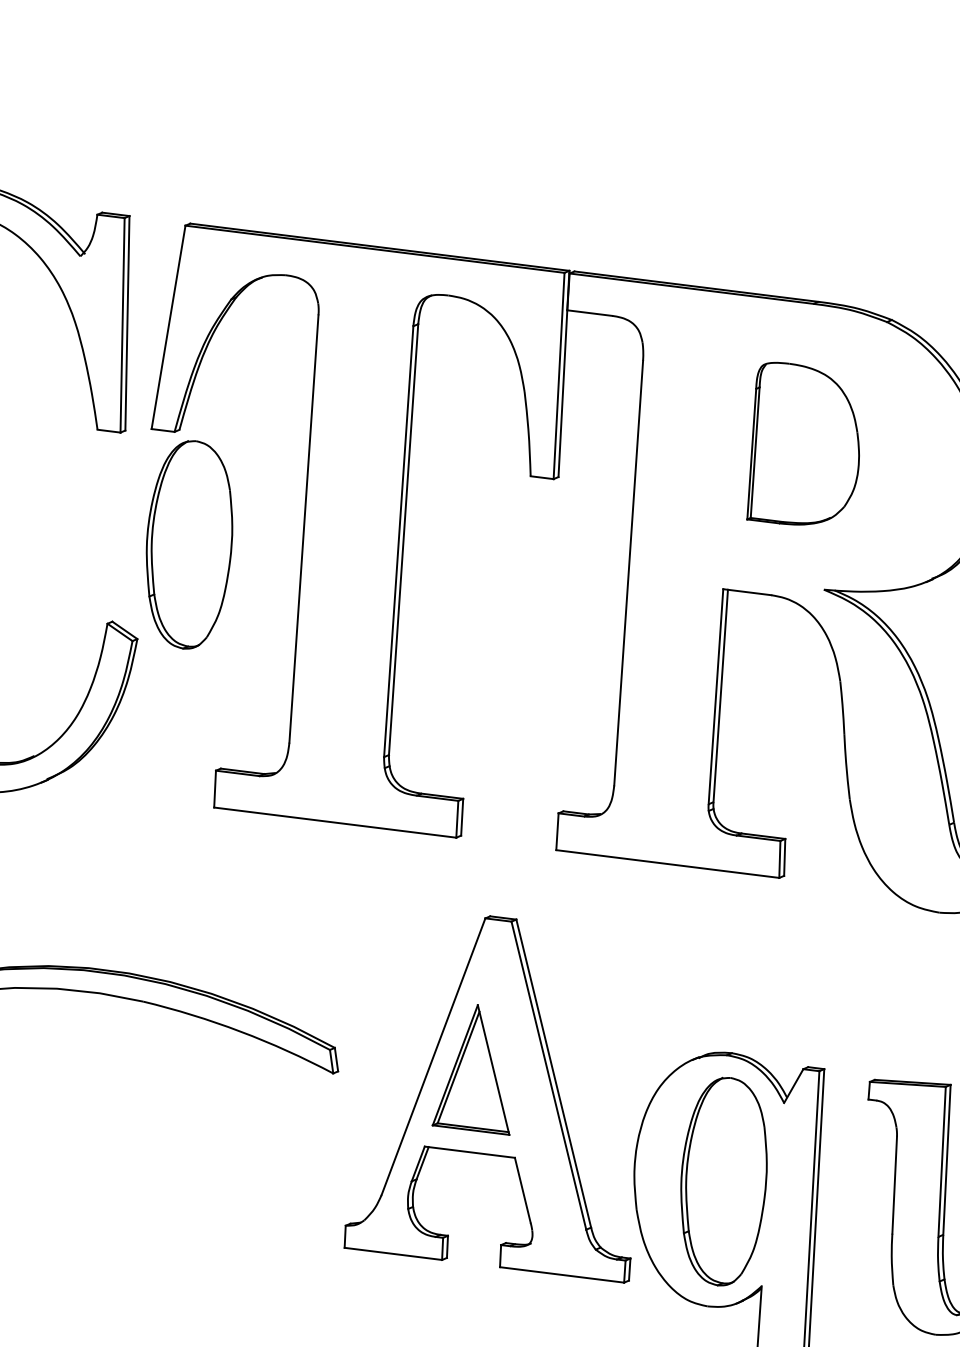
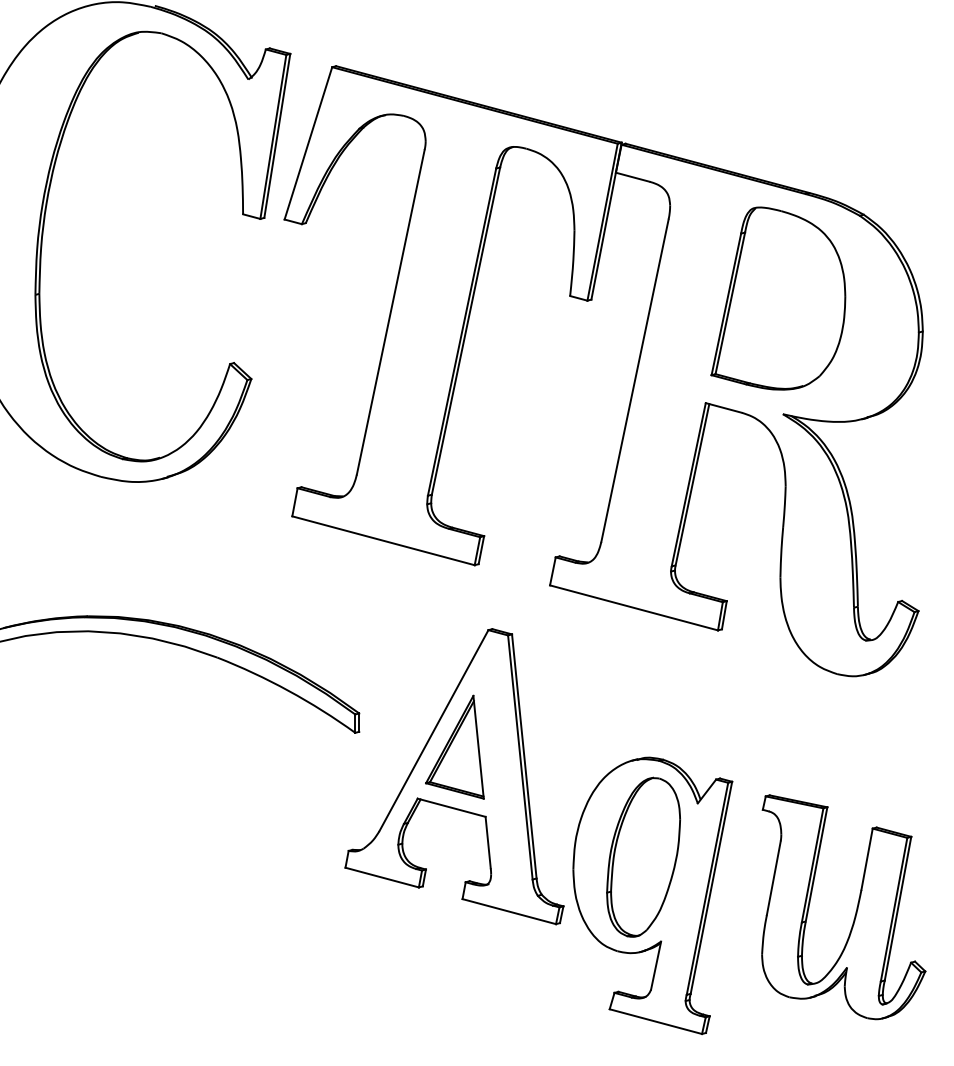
part: (797, 442) -> (778, 298), size x1.43
part: (189, 543) -> (301, 311), removed

